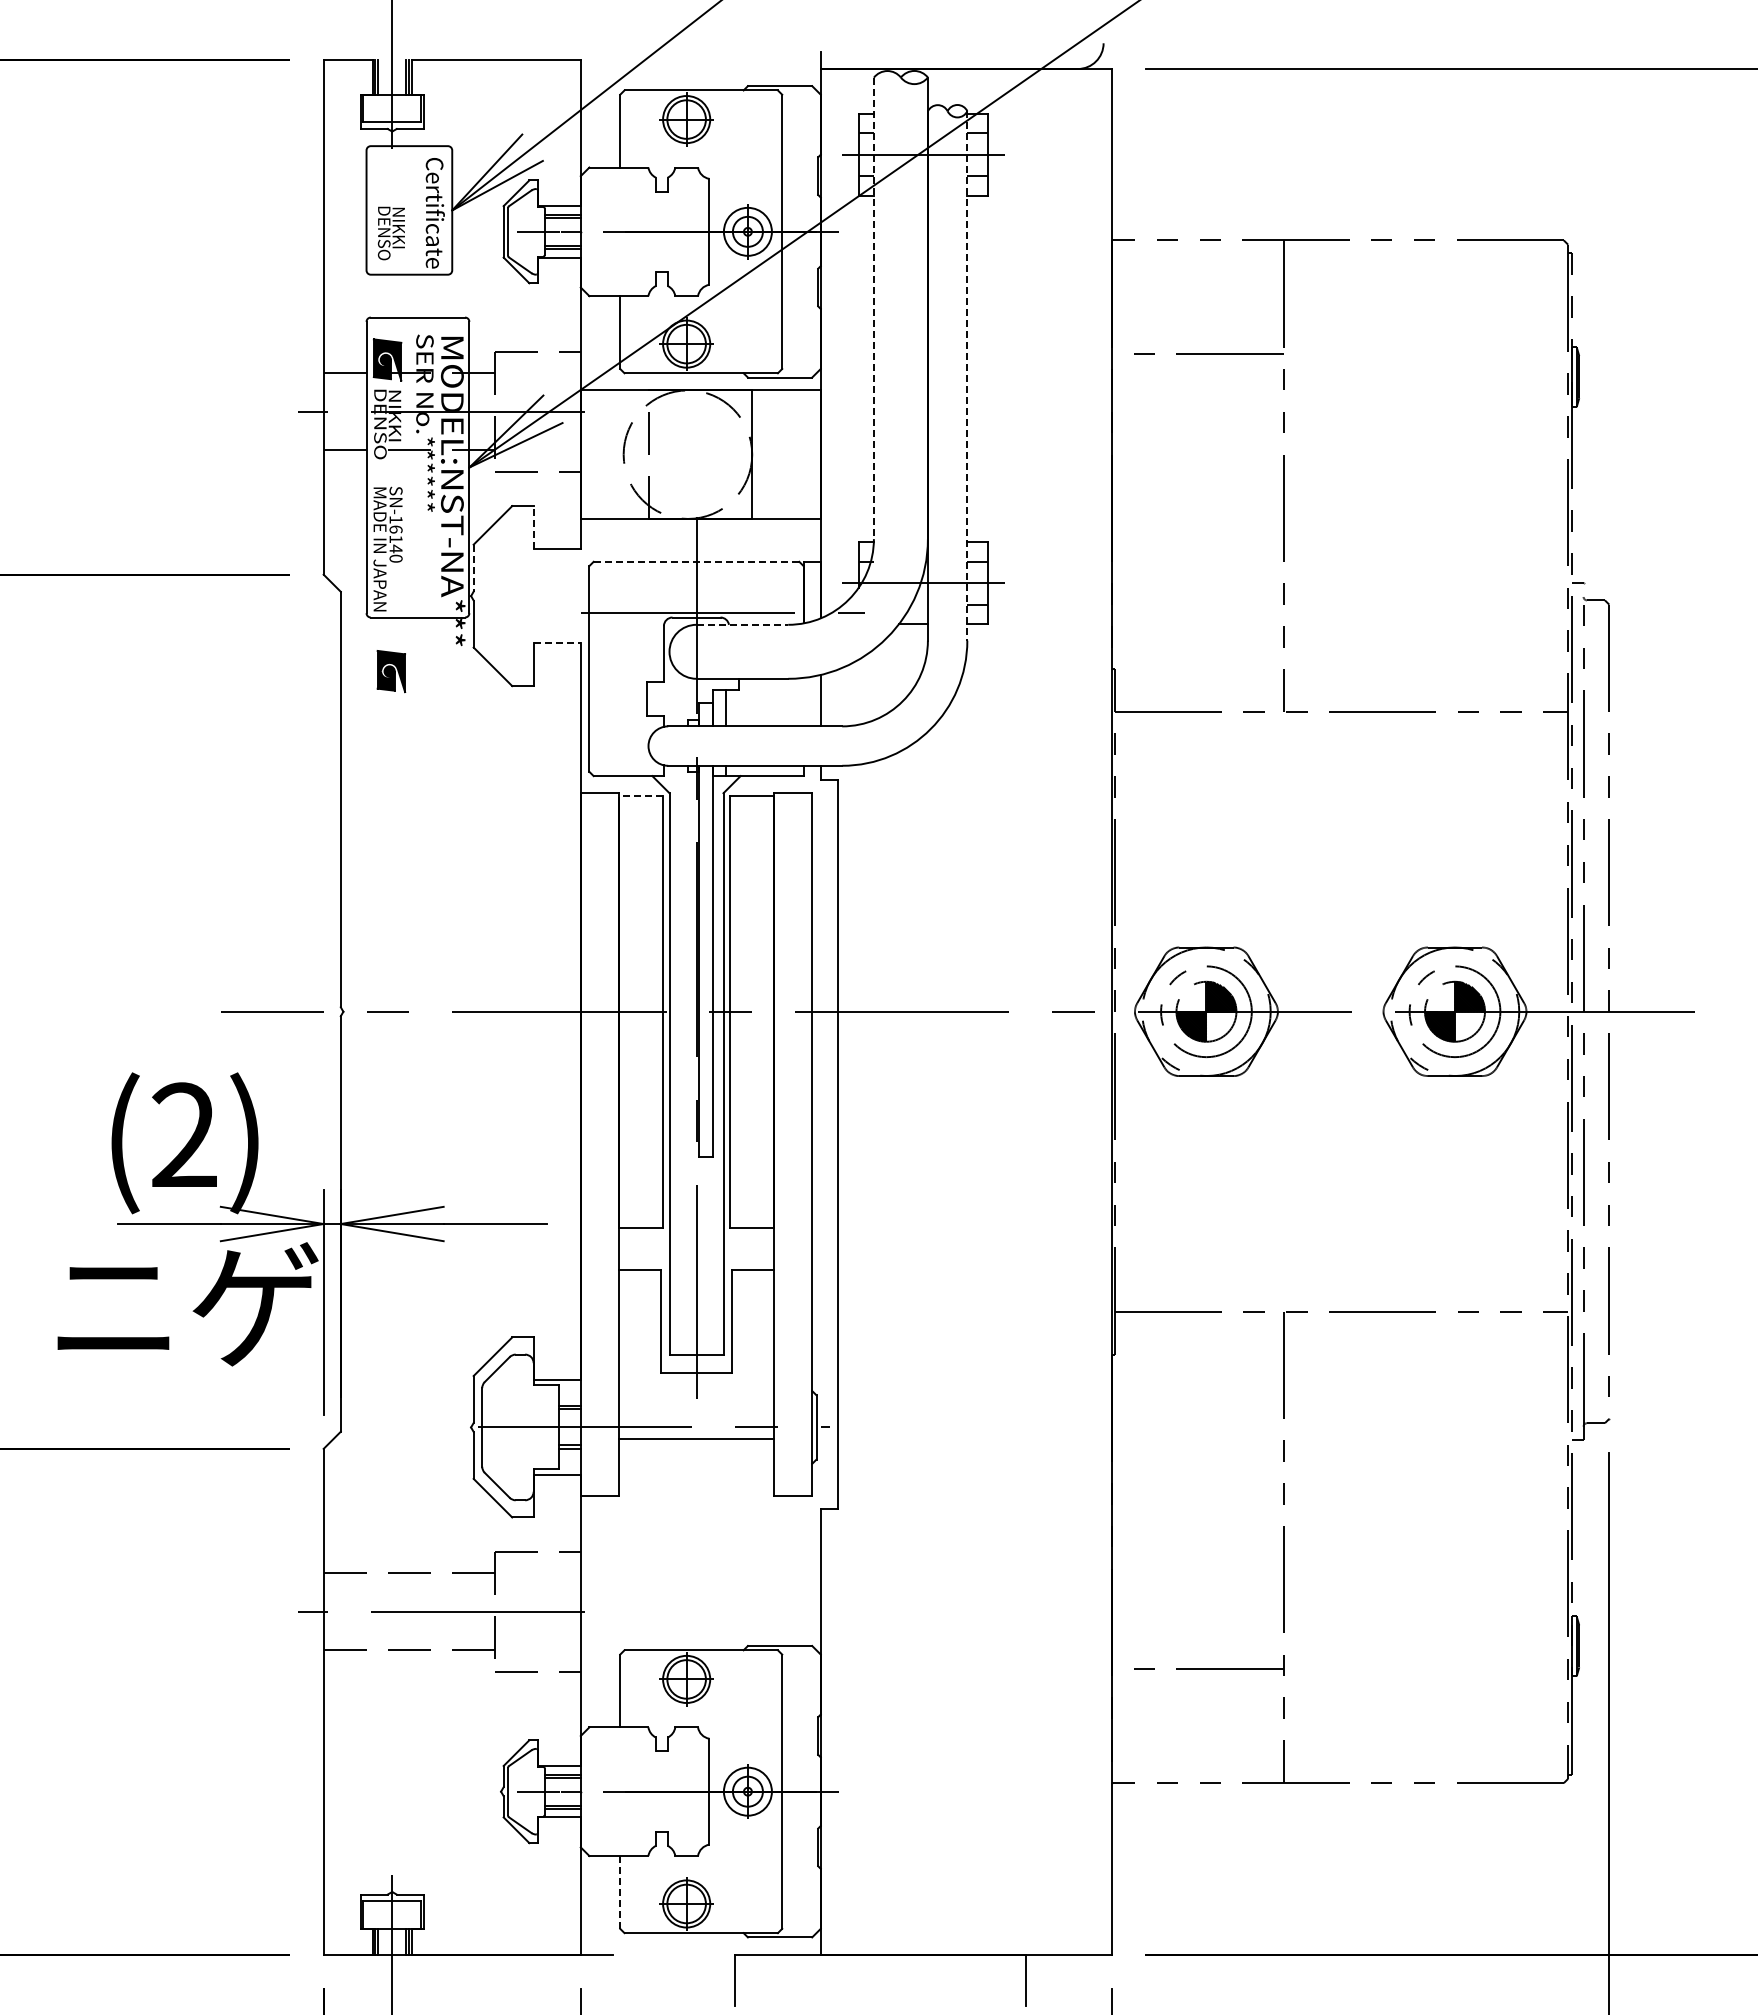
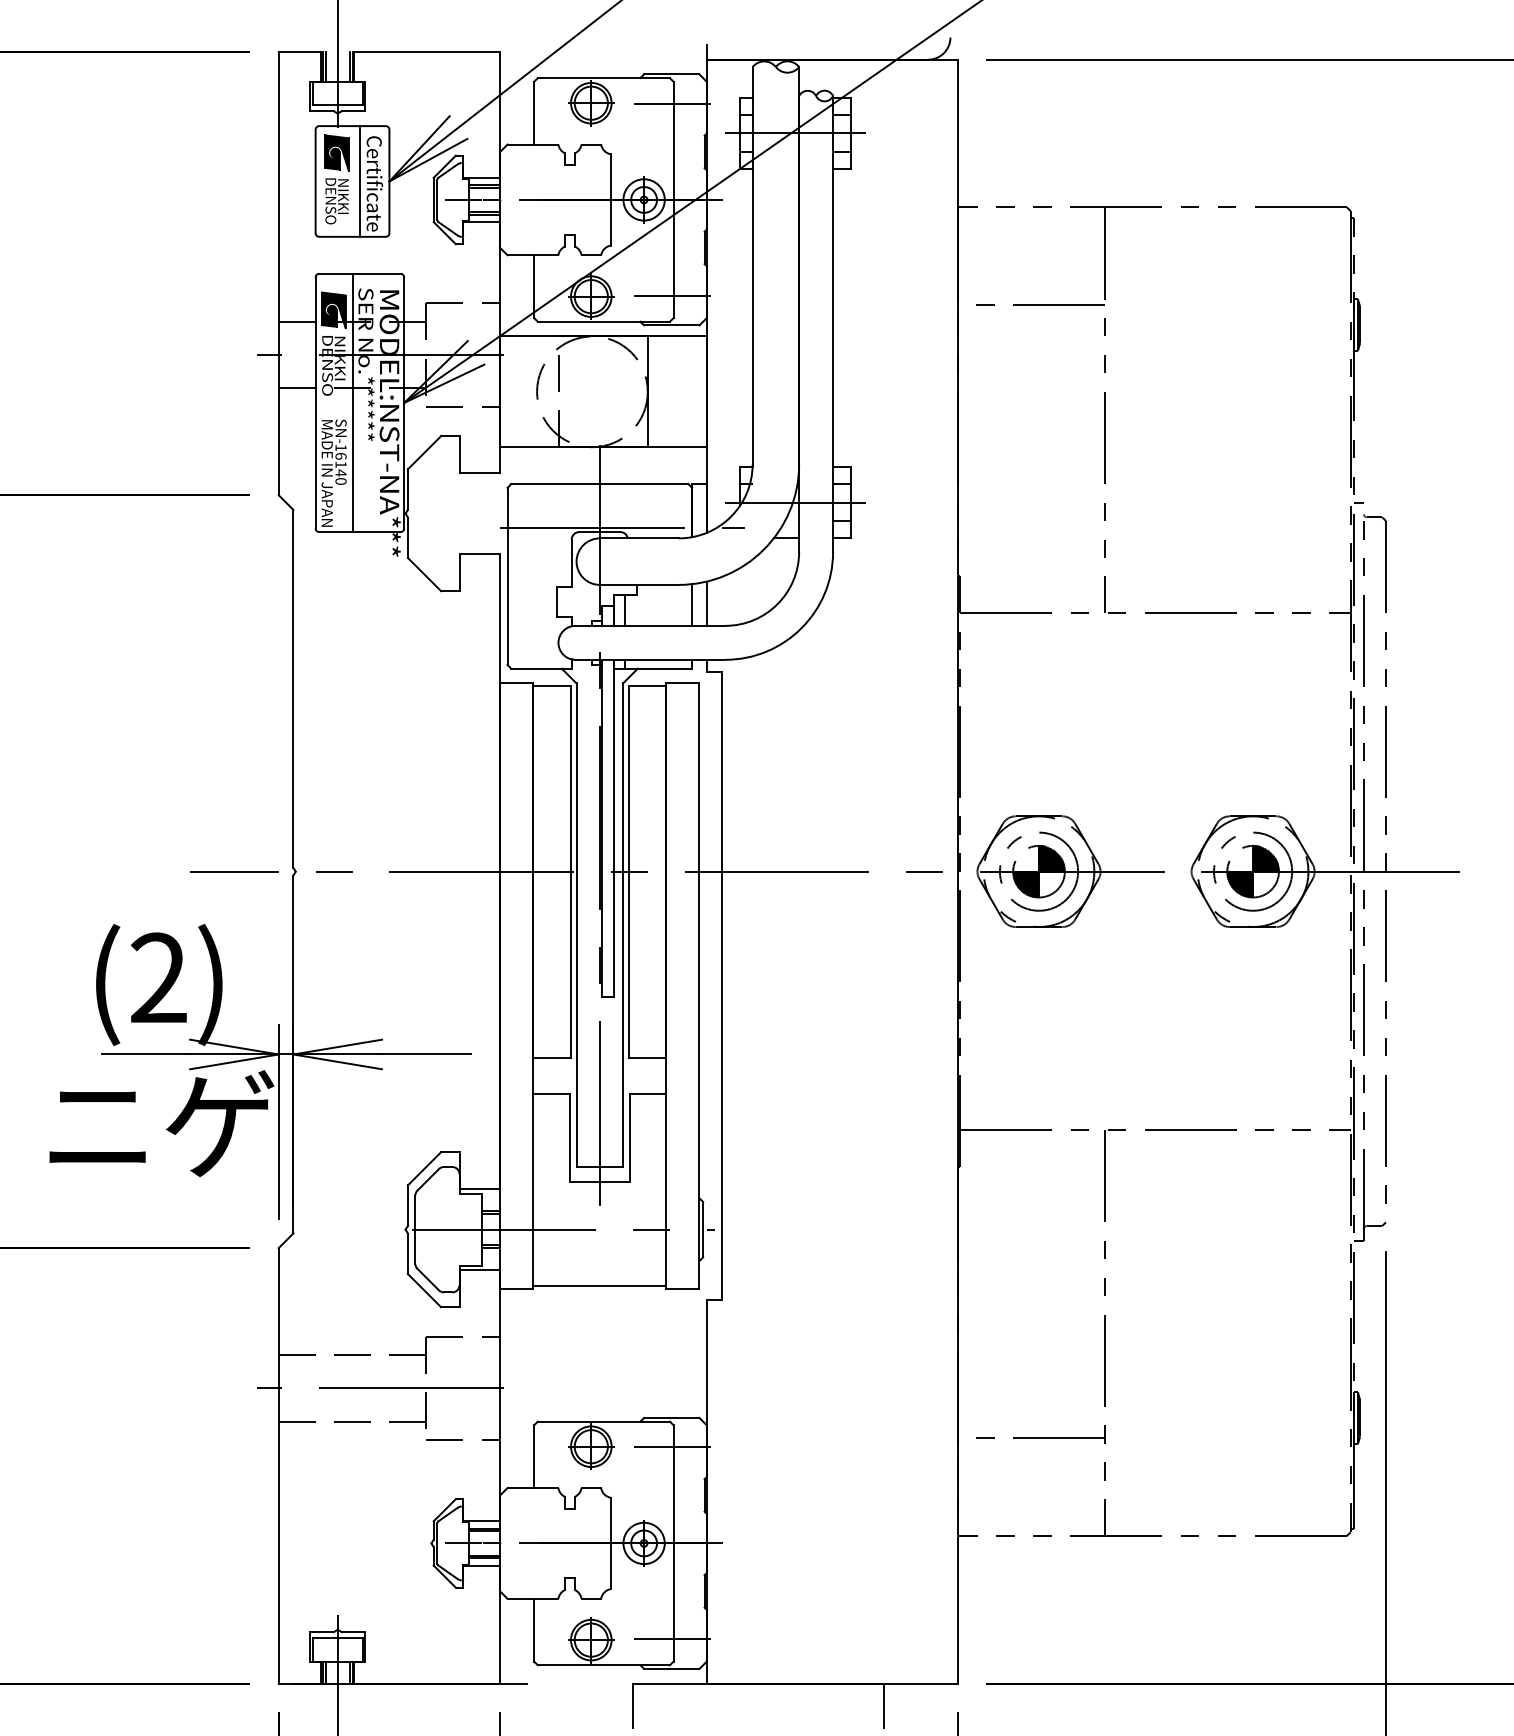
line: (780, 120) -> (672, 104), added
line: (417, 210) -> (359, 181), added
line: (873, 308) -> (752, 265), dashed -> solid
line: (780, 343) -> (672, 296), added
line: (967, 375) -> (833, 323), dashed -> solid
line: (409, 467) -> (352, 402), added
line: (533, 527) -> (459, 454), dashed -> solid
line: (696, 561) -> (599, 483), dashed -> solid
line: (473, 568) -> (407, 489), dashed -> solid
line: (742, 624) -> (639, 538), dashed -> solid
line: (557, 643) -> (480, 554), dashed -> solid
part: (391, 671) -> (337, 153), moved
line: (803, 701) -> (691, 604), added
line: (641, 795) -> (552, 685), dashed -> solid
line: (696, 1438) -> (599, 1285), moved
line: (780, 1680) -> (672, 1447), added
line: (620, 1892) -> (534, 1630), dashed -> solid
line: (780, 1903) -> (672, 1639), added

